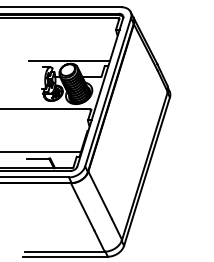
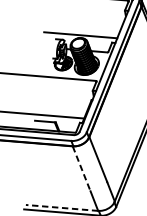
line: (82, 207) -> (81, 169), solid -> dashed
line: (64, 251) -> (61, 207), solid -> dashed

